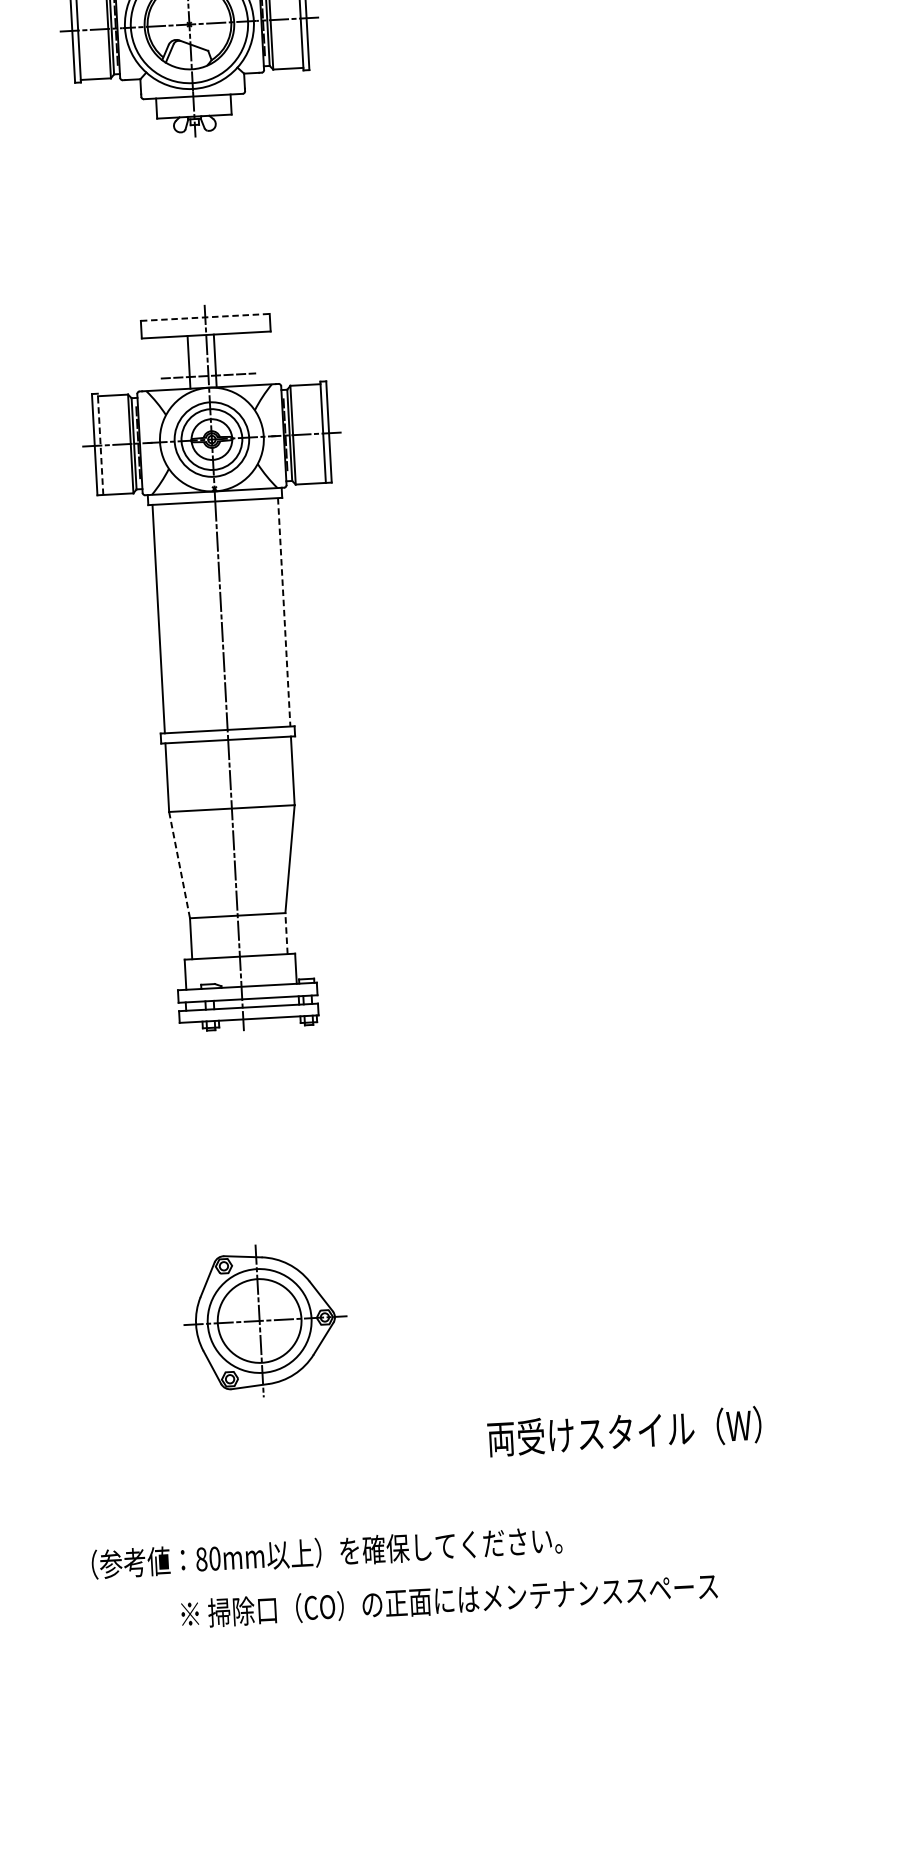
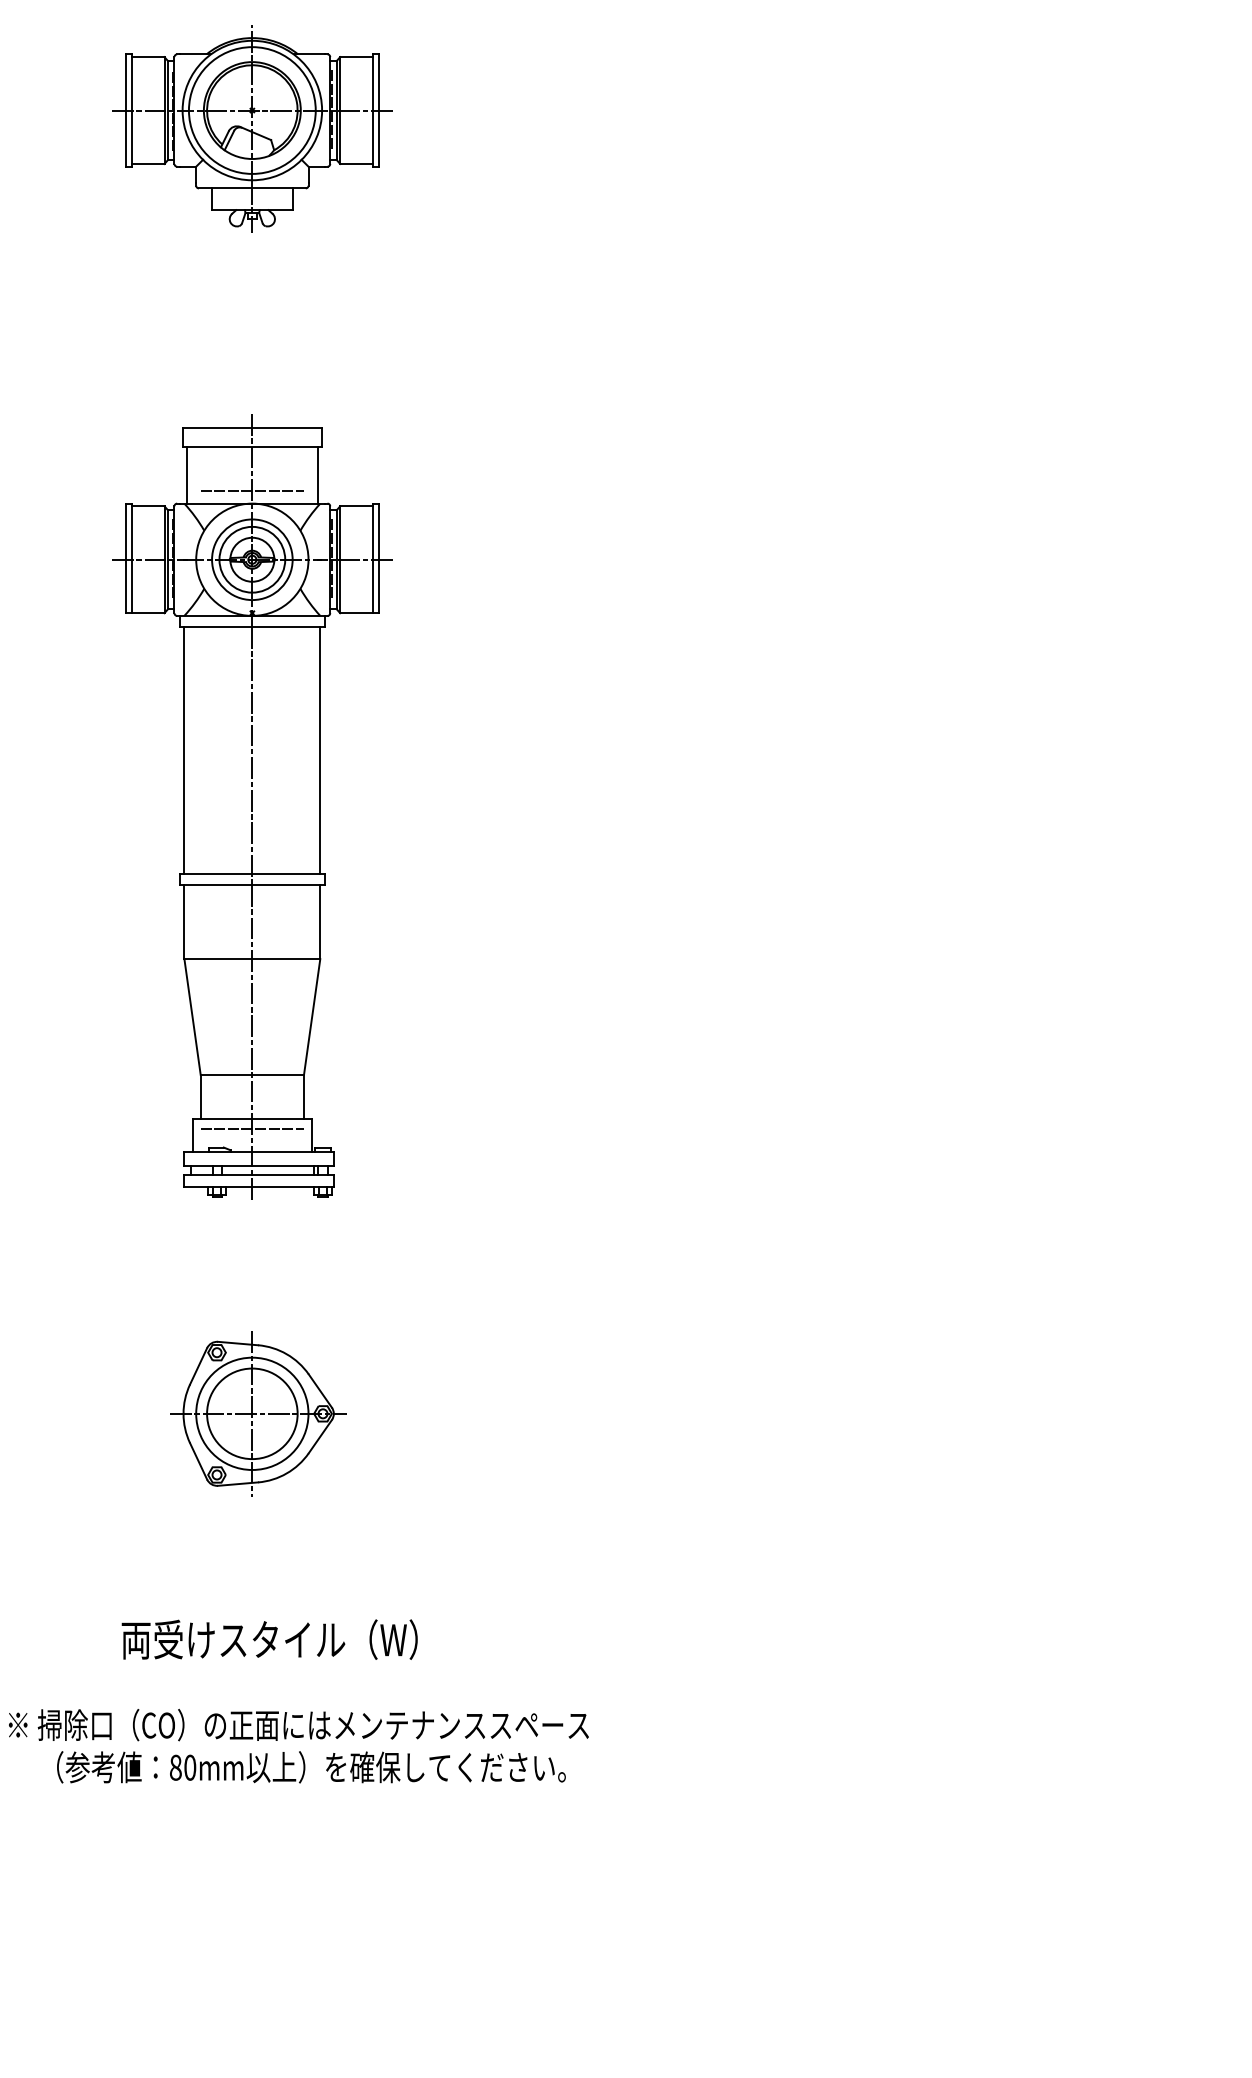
line: (205, 317) -> (252, 427), dashed -> solid
line: (215, 360) -> (317, 474), moved
line: (189, 361) -> (187, 474), moved
line: (100, 444) -> (131, 558), dashed -> solid
line: (284, 612) -> (320, 750), dashed -> solid
line: (179, 865) -> (192, 1017), dashed -> solid
line: (286, 932) -> (303, 1096), dashed -> solid
line: (239, 965) -> (251, 1129), added
part: (265, 1320) -> (258, 1413), moved
text: (624, 1431) -> (269, 1639), moved
text: (449, 1599) -> (298, 1724), moved

